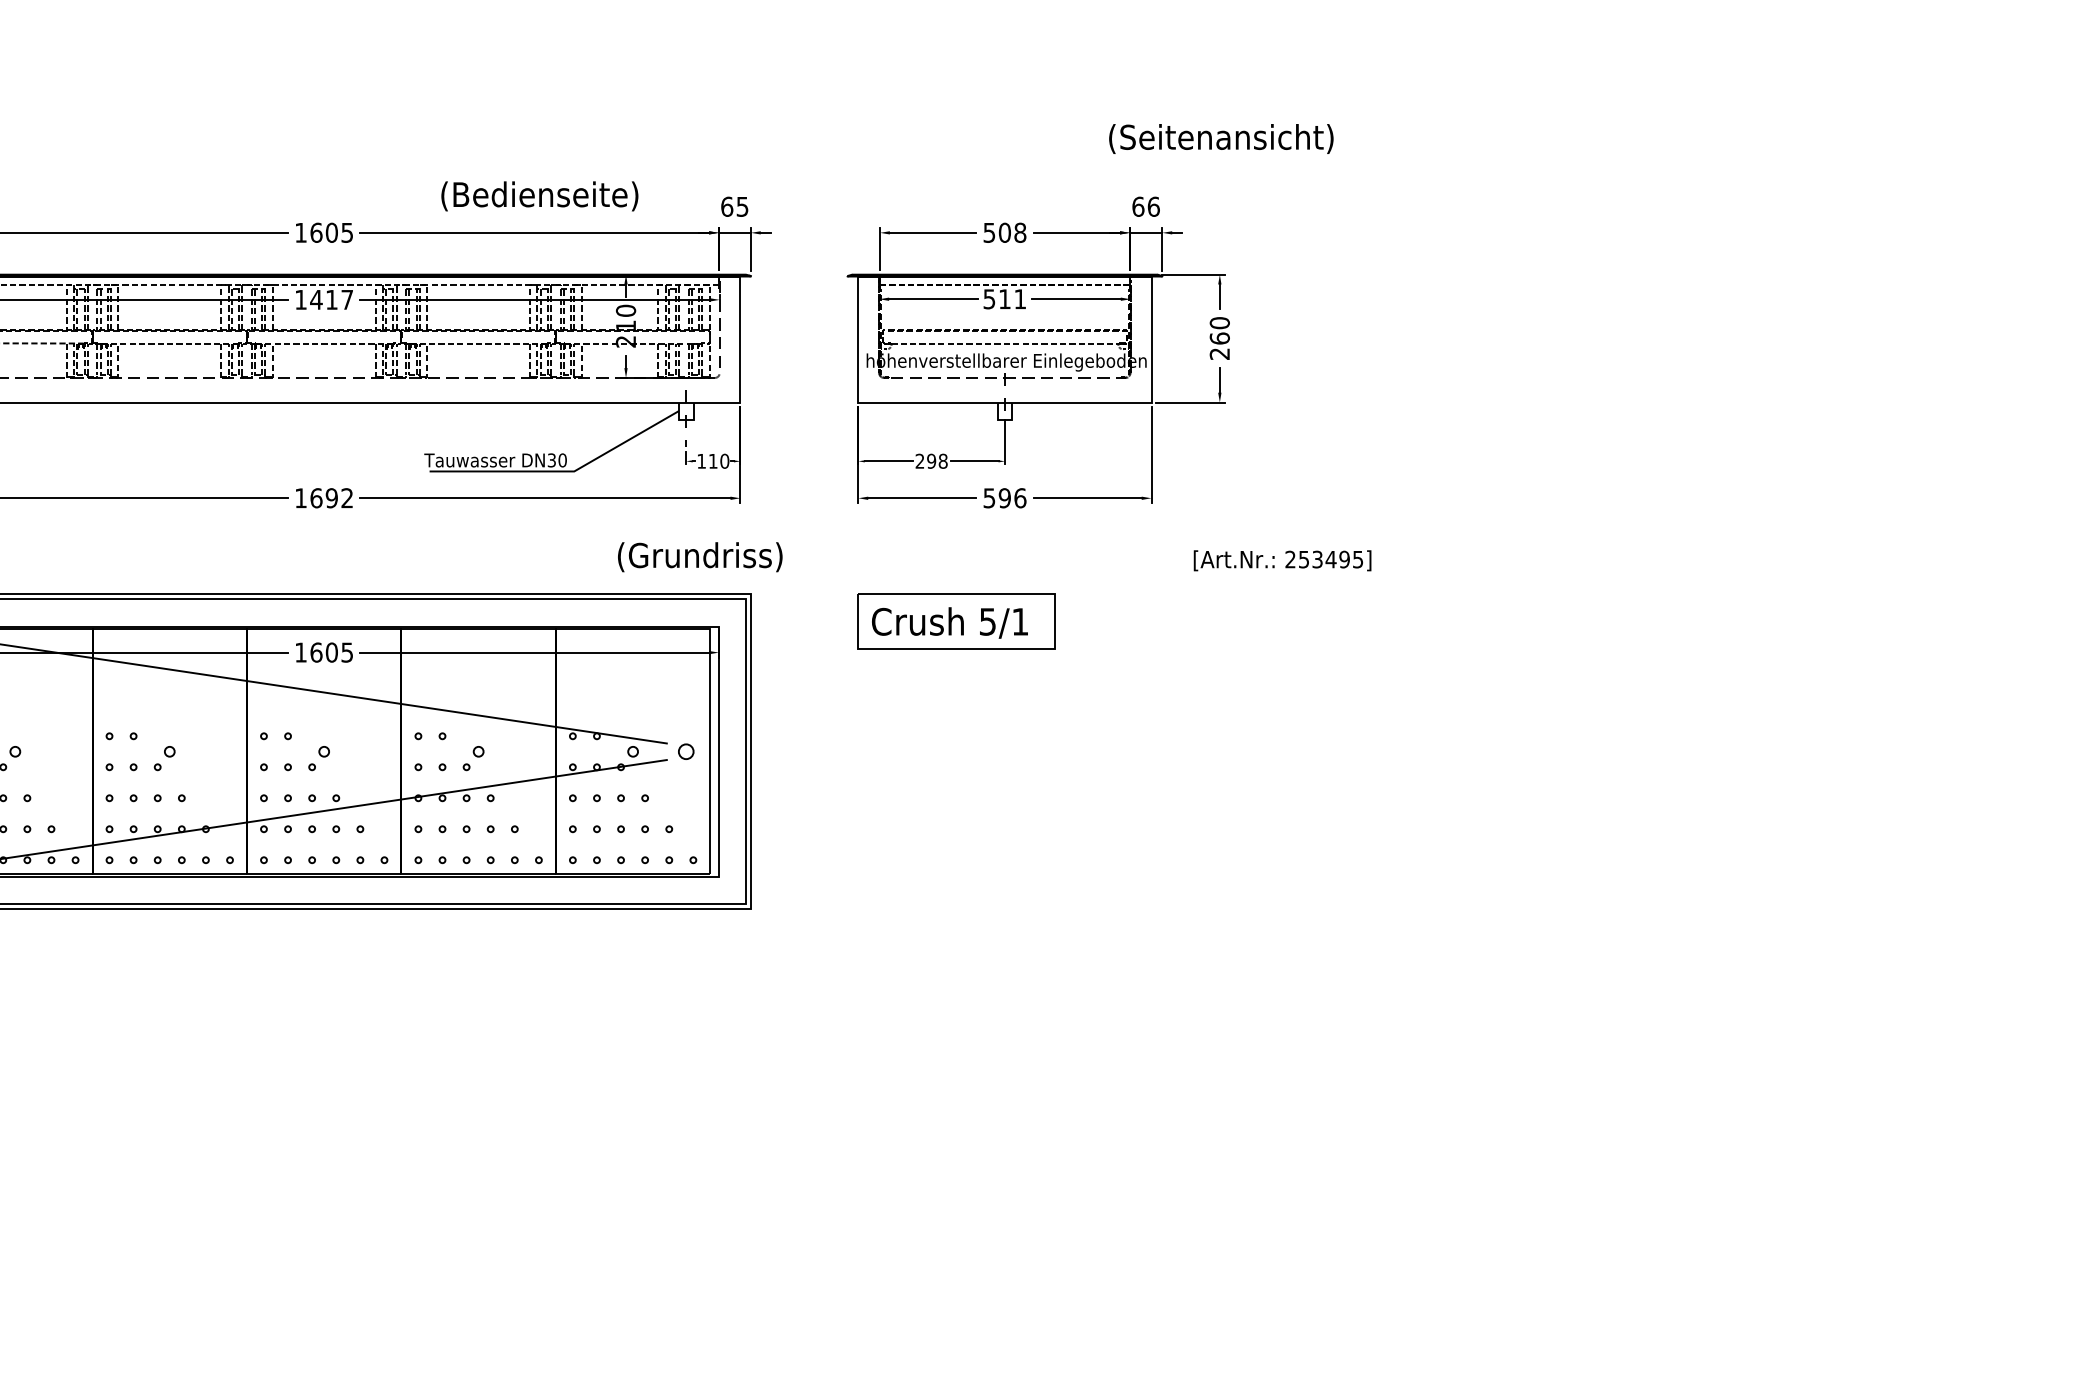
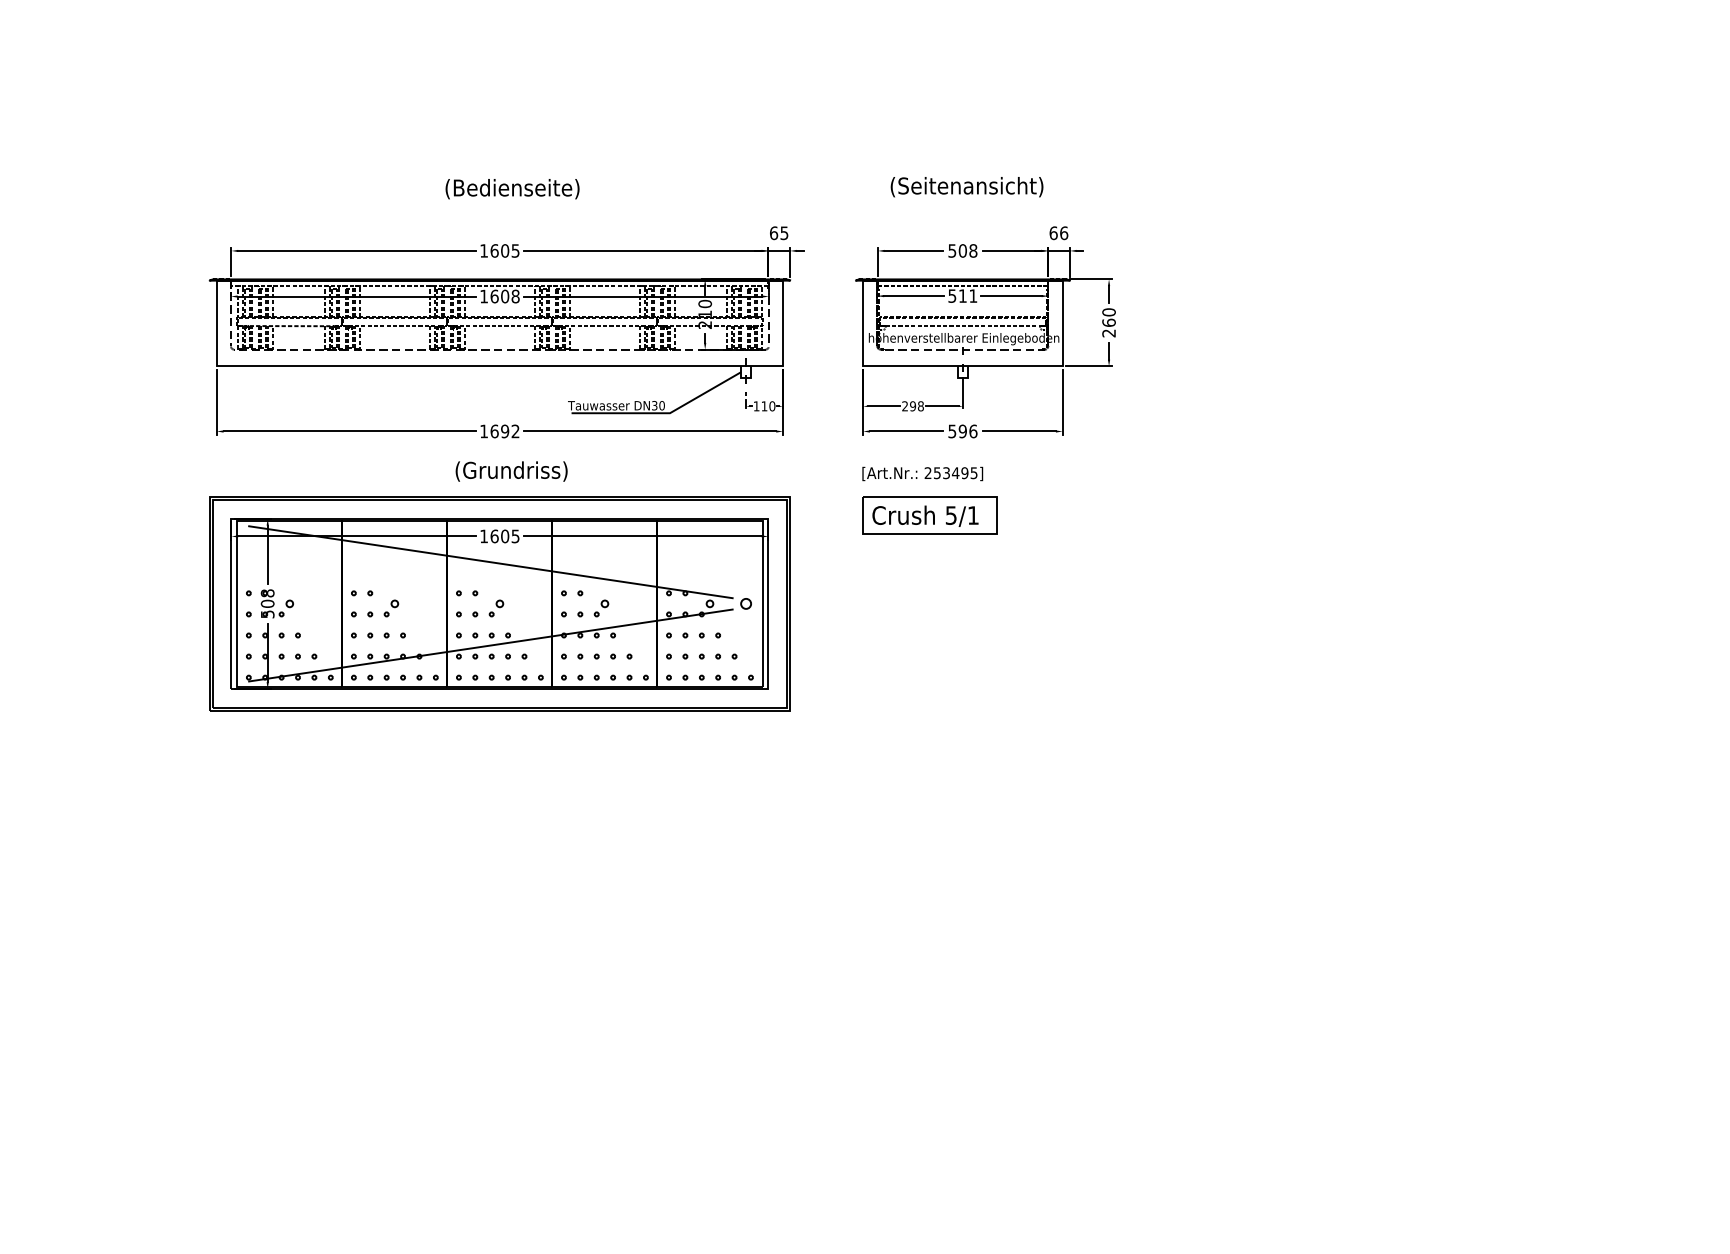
text: (1220, 139) -> (966, 187), moved
text: (539, 196) -> (512, 189), moved
text: (330, 299) -> (504, 296), 1417 -> 1608
text: (700, 557) -> (511, 471), moved
text: (1282, 560) -> (922, 473), moved

